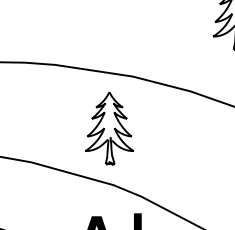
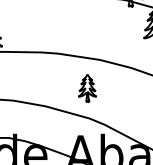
part: (109, 129) -> (87, 88), size x0.7

